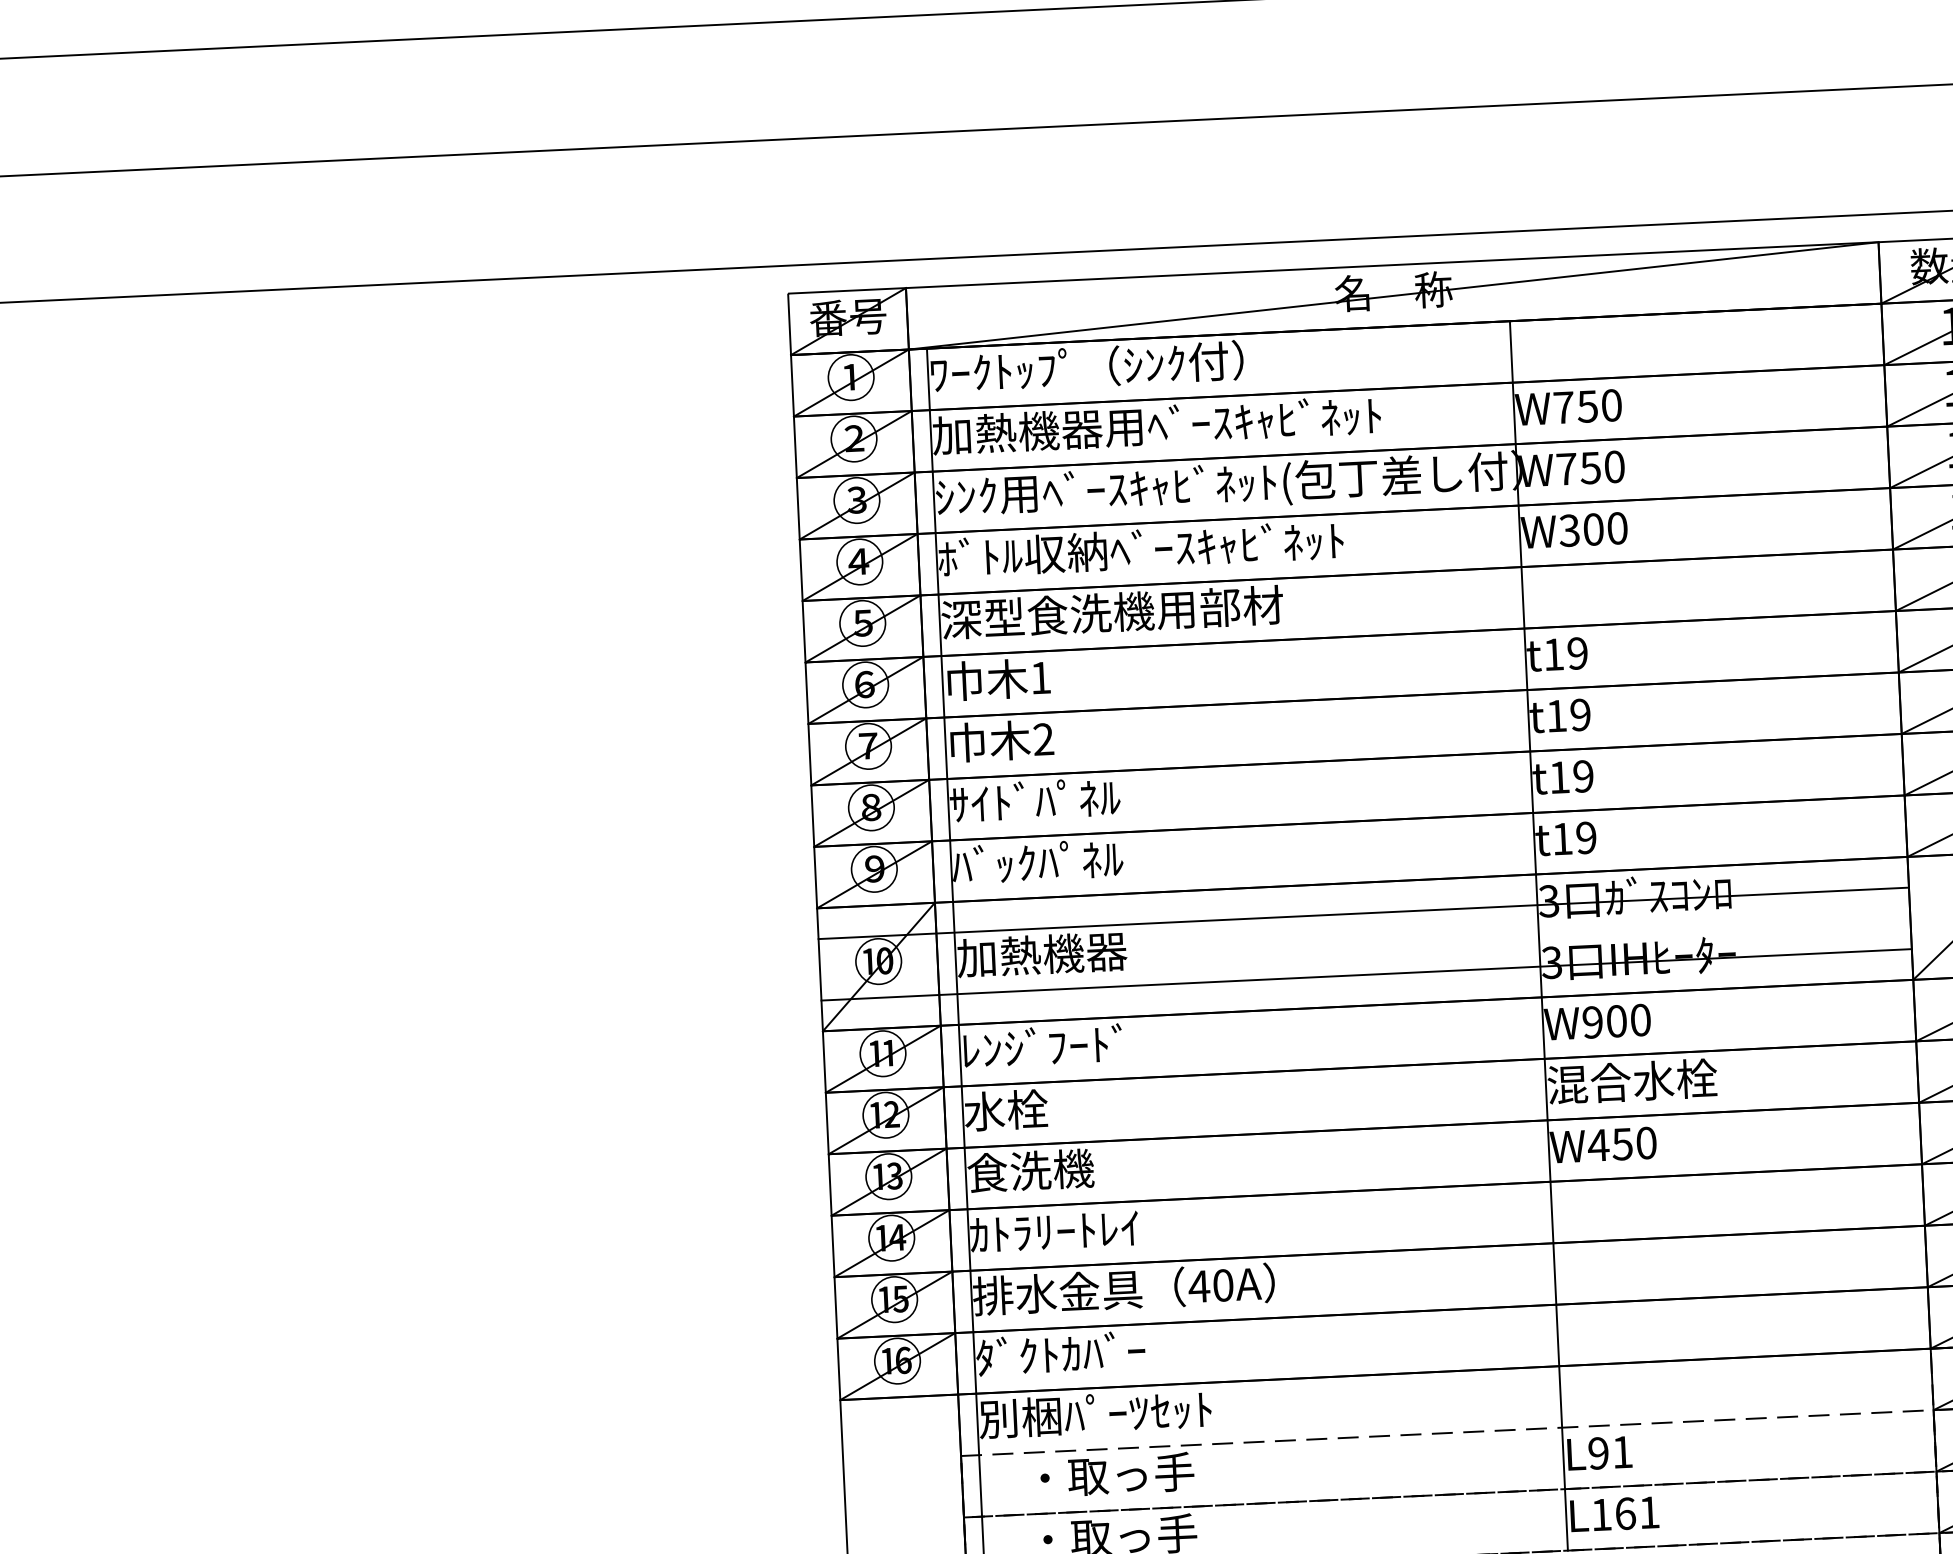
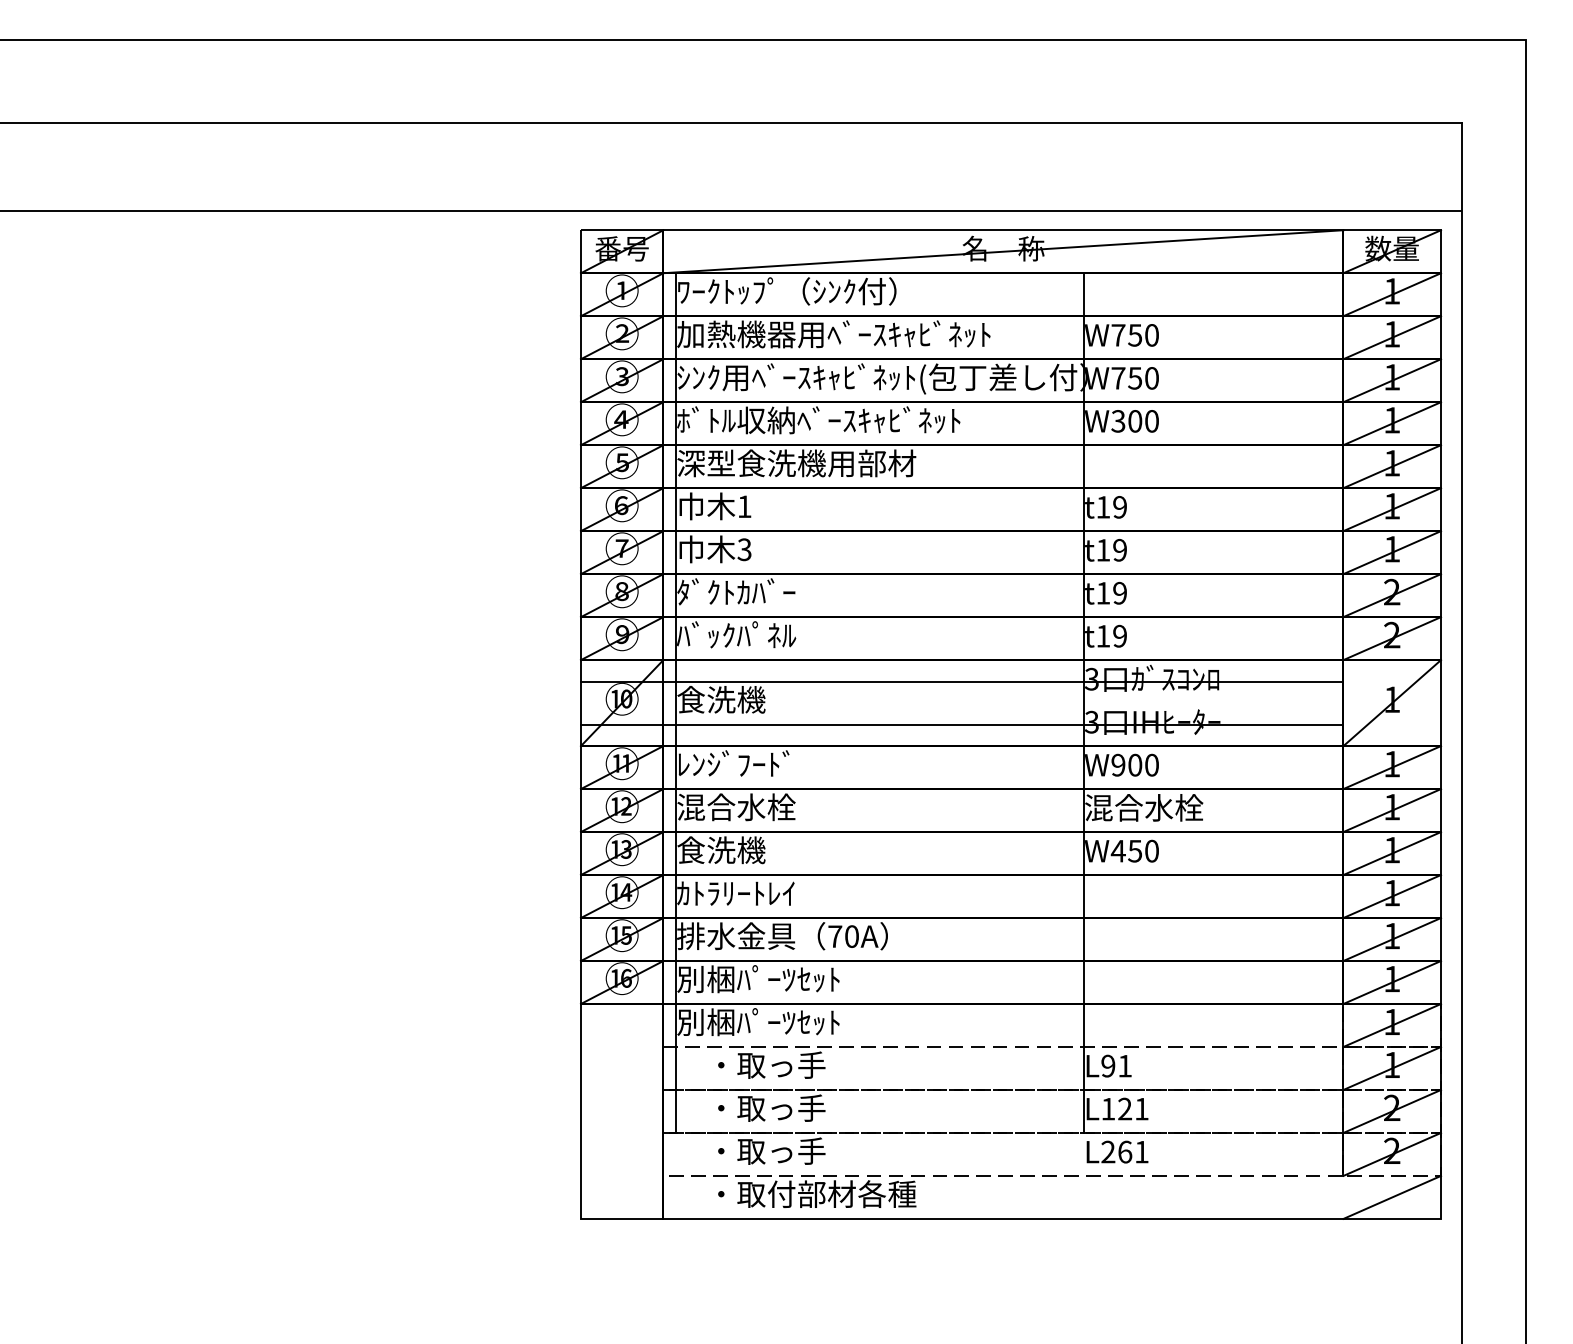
text: (1043, 739) -> (744, 549), 2 -> 3
text: (1034, 799) -> (736, 591), ｻｲﾄﾞﾊﾟﾈﾙ -> ﾀﾞｸﾄｶﾊﾞｰ
text: (1042, 954) -> (736, 699), 加熱機器 -> 食洗機
text: (1049, 1108) -> (736, 807), 水栓 -> 混合水栓
text: (1198, 1286) -> (834, 936), 40A -> 70A
text: (1092, 1353) -> (758, 979), ﾀﾞｸﾄｶﾊﾞｰ -> 別梱ﾊﾟｰﾂｾｯﾄ
text: (1626, 1512) -> (1125, 1108), L161 -> L121

